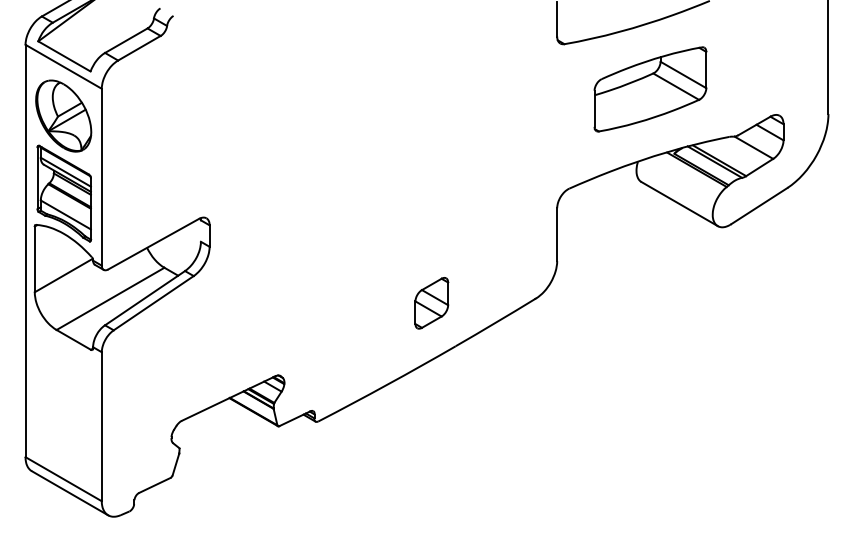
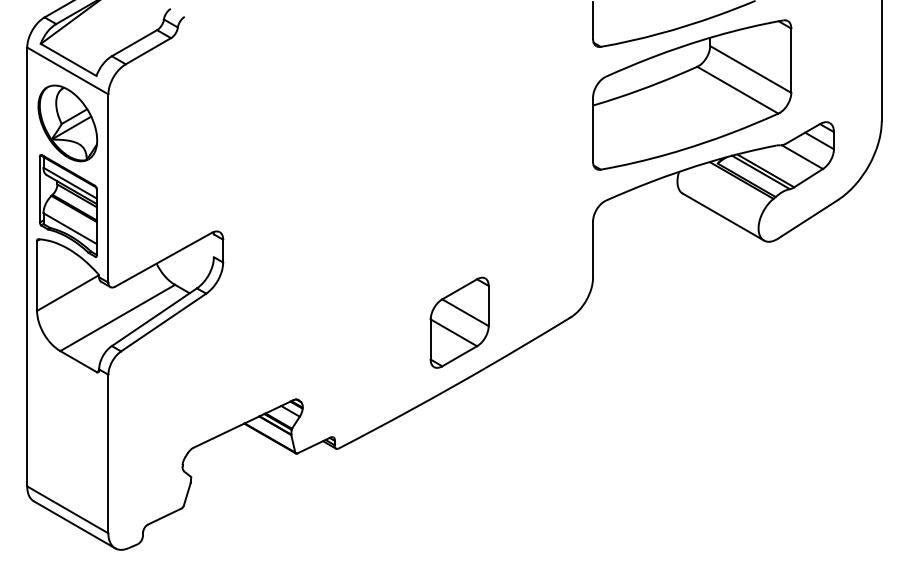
part: (650, 88) -> (692, 94), size x1.67
part: (431, 303) -> (459, 322), size x1.67

